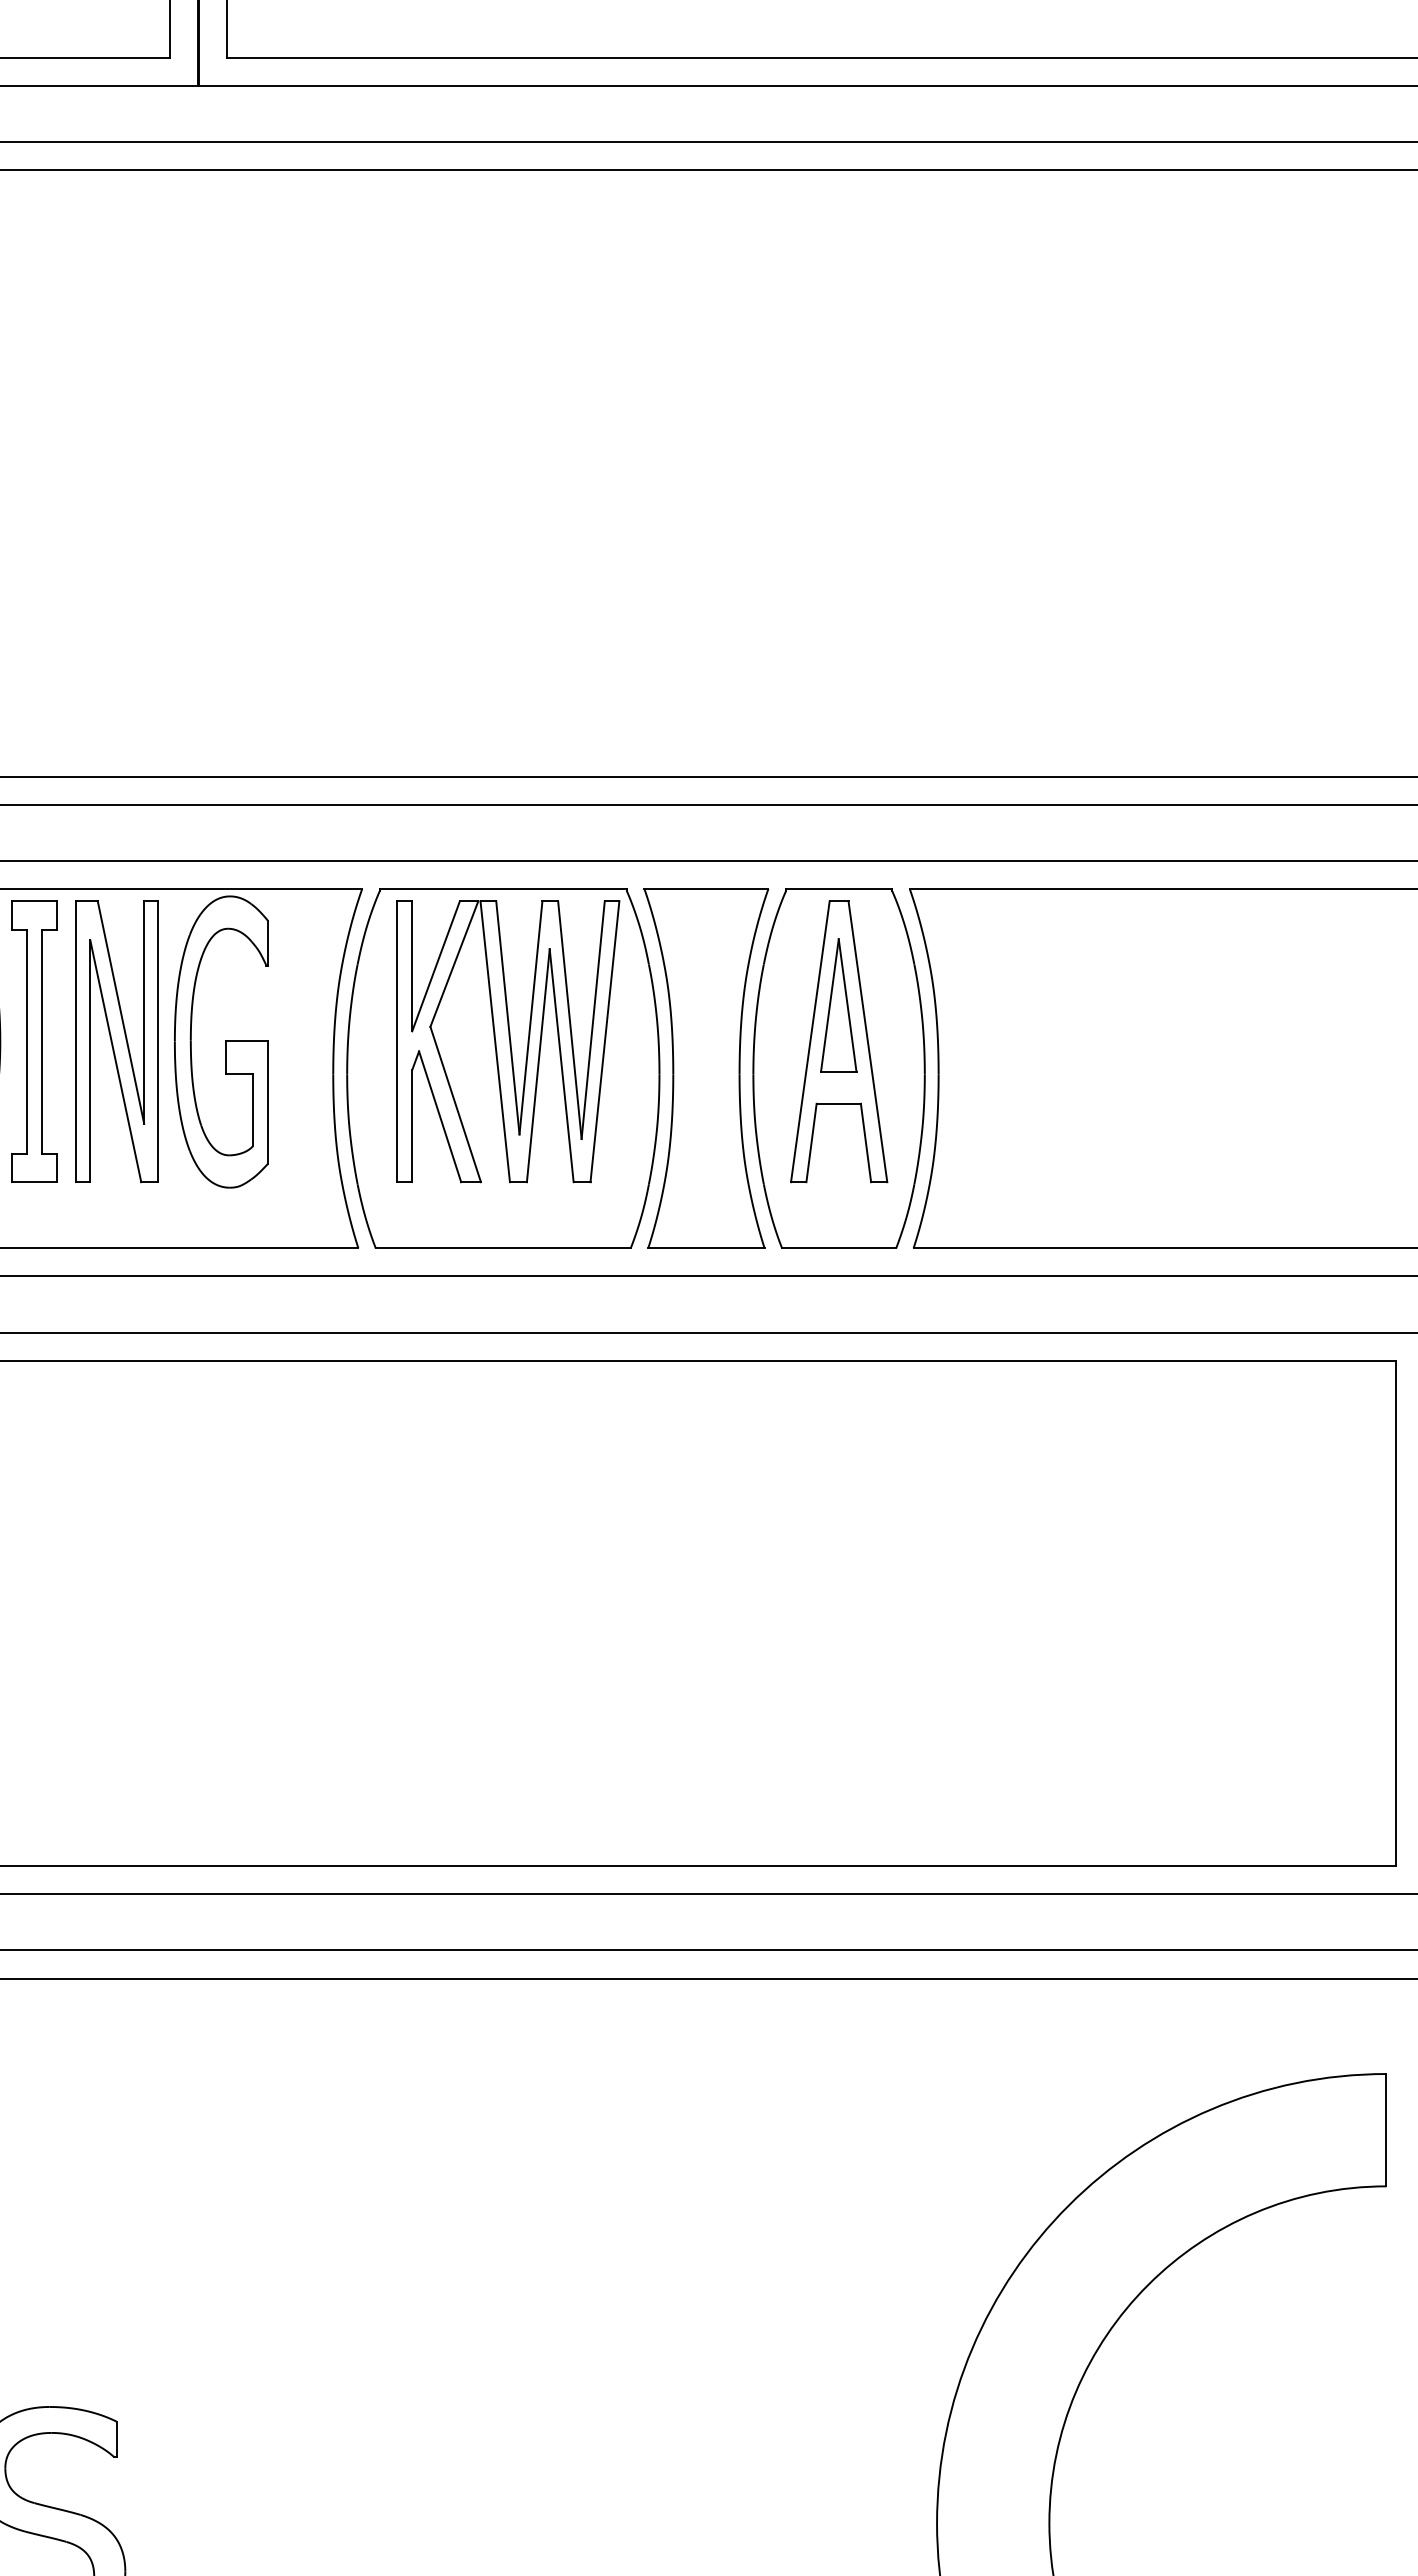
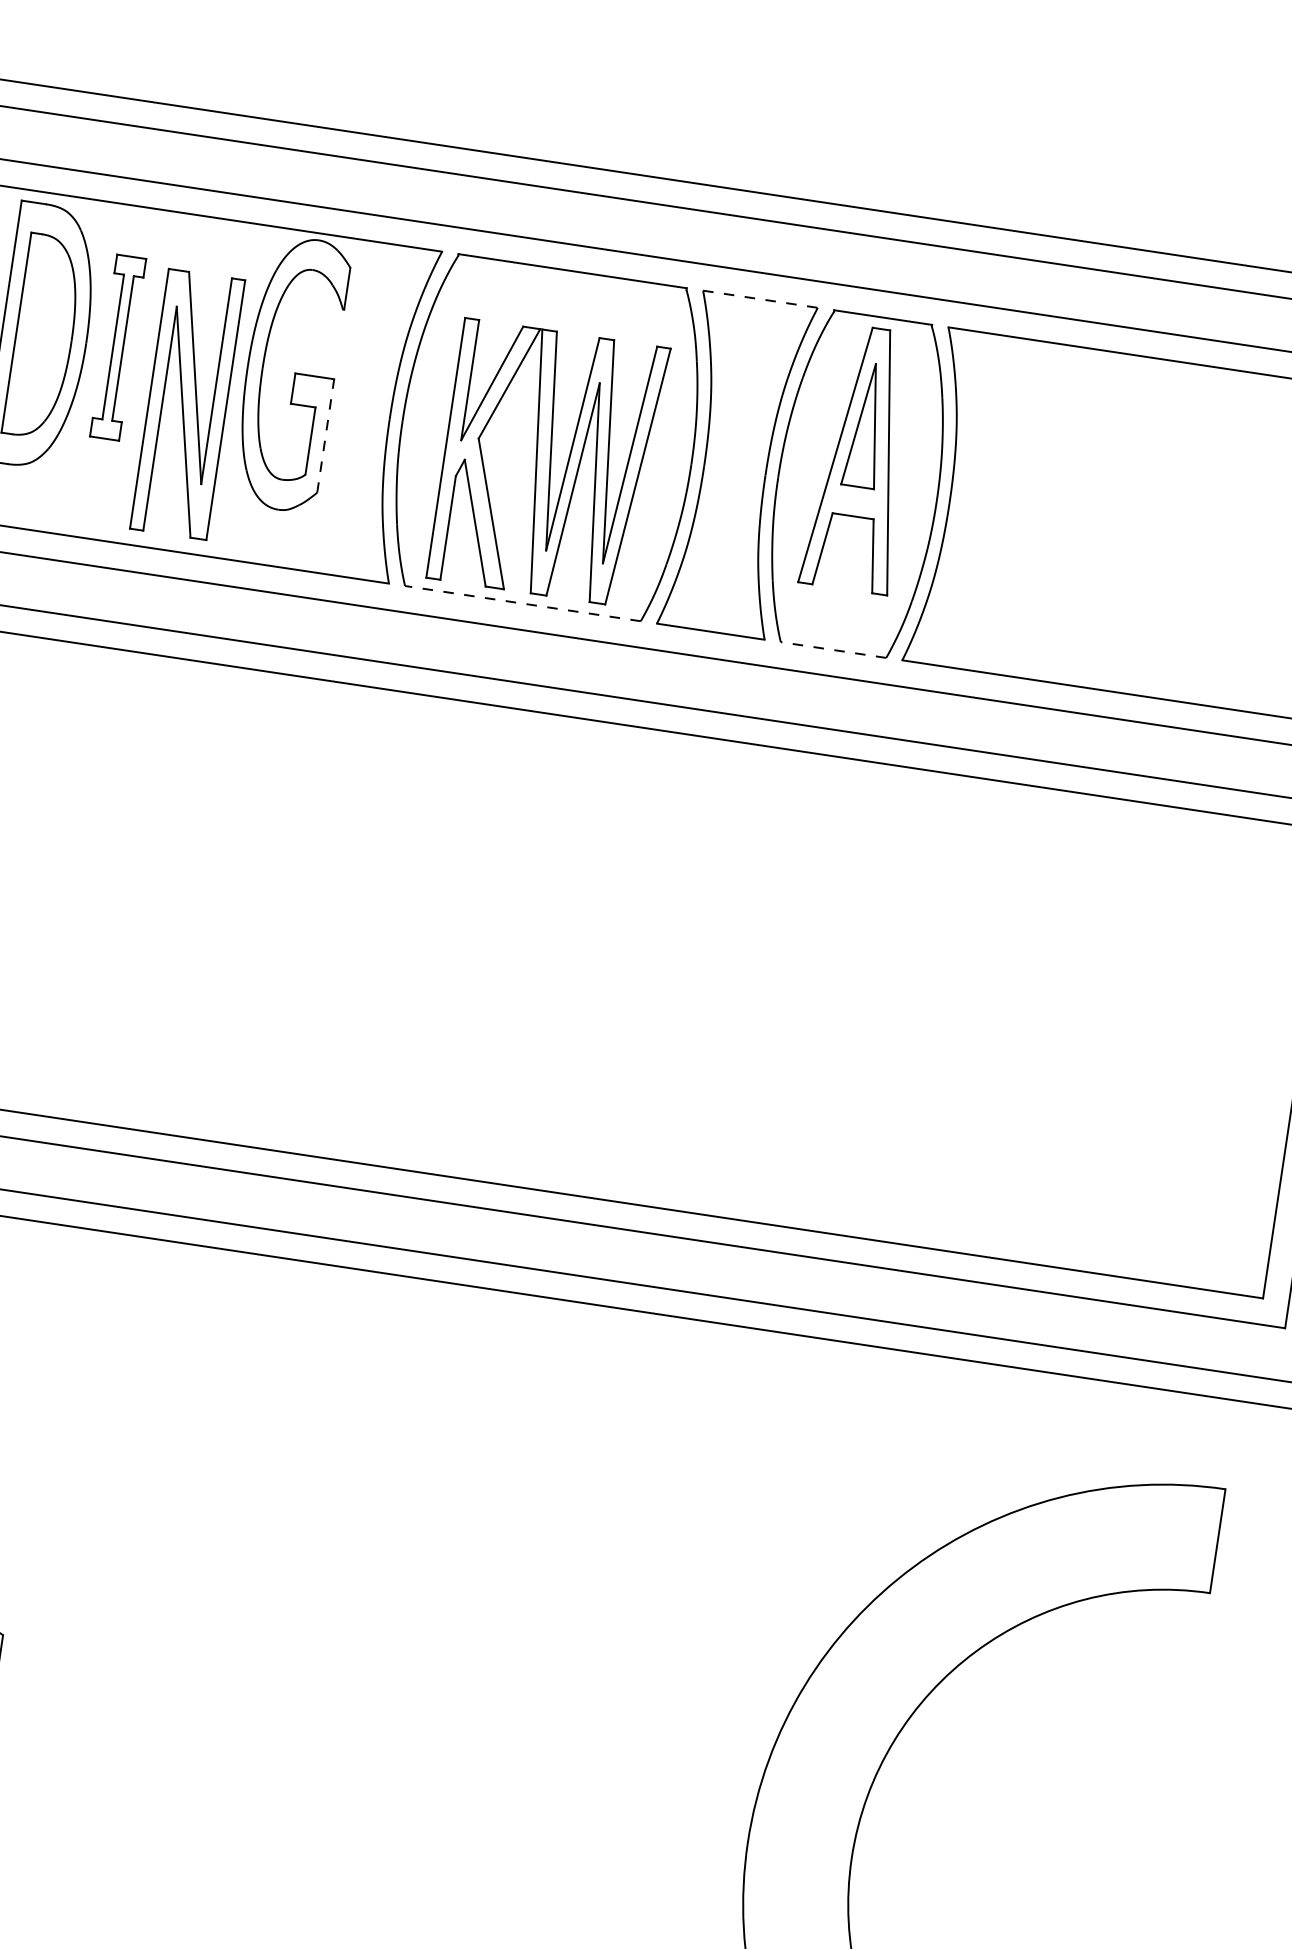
line: (706, 888) -> (760, 298), solid -> dashed
part: (34, 1041) -> (117, 347), size x0.7
part: (116, 1041) -> (187, 404), moved
part: (508, 1041) -> (548, 462), moved
line: (268, 1101) -> (326, 435), solid -> dashed
line: (502, 1248) -> (522, 603), solid -> dashed
line: (838, 1248) -> (832, 650), solid -> dashed

